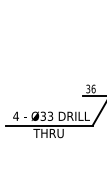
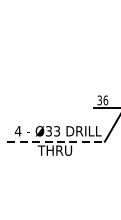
line: (50, 125) -> (57, 141), solid -> dashed

